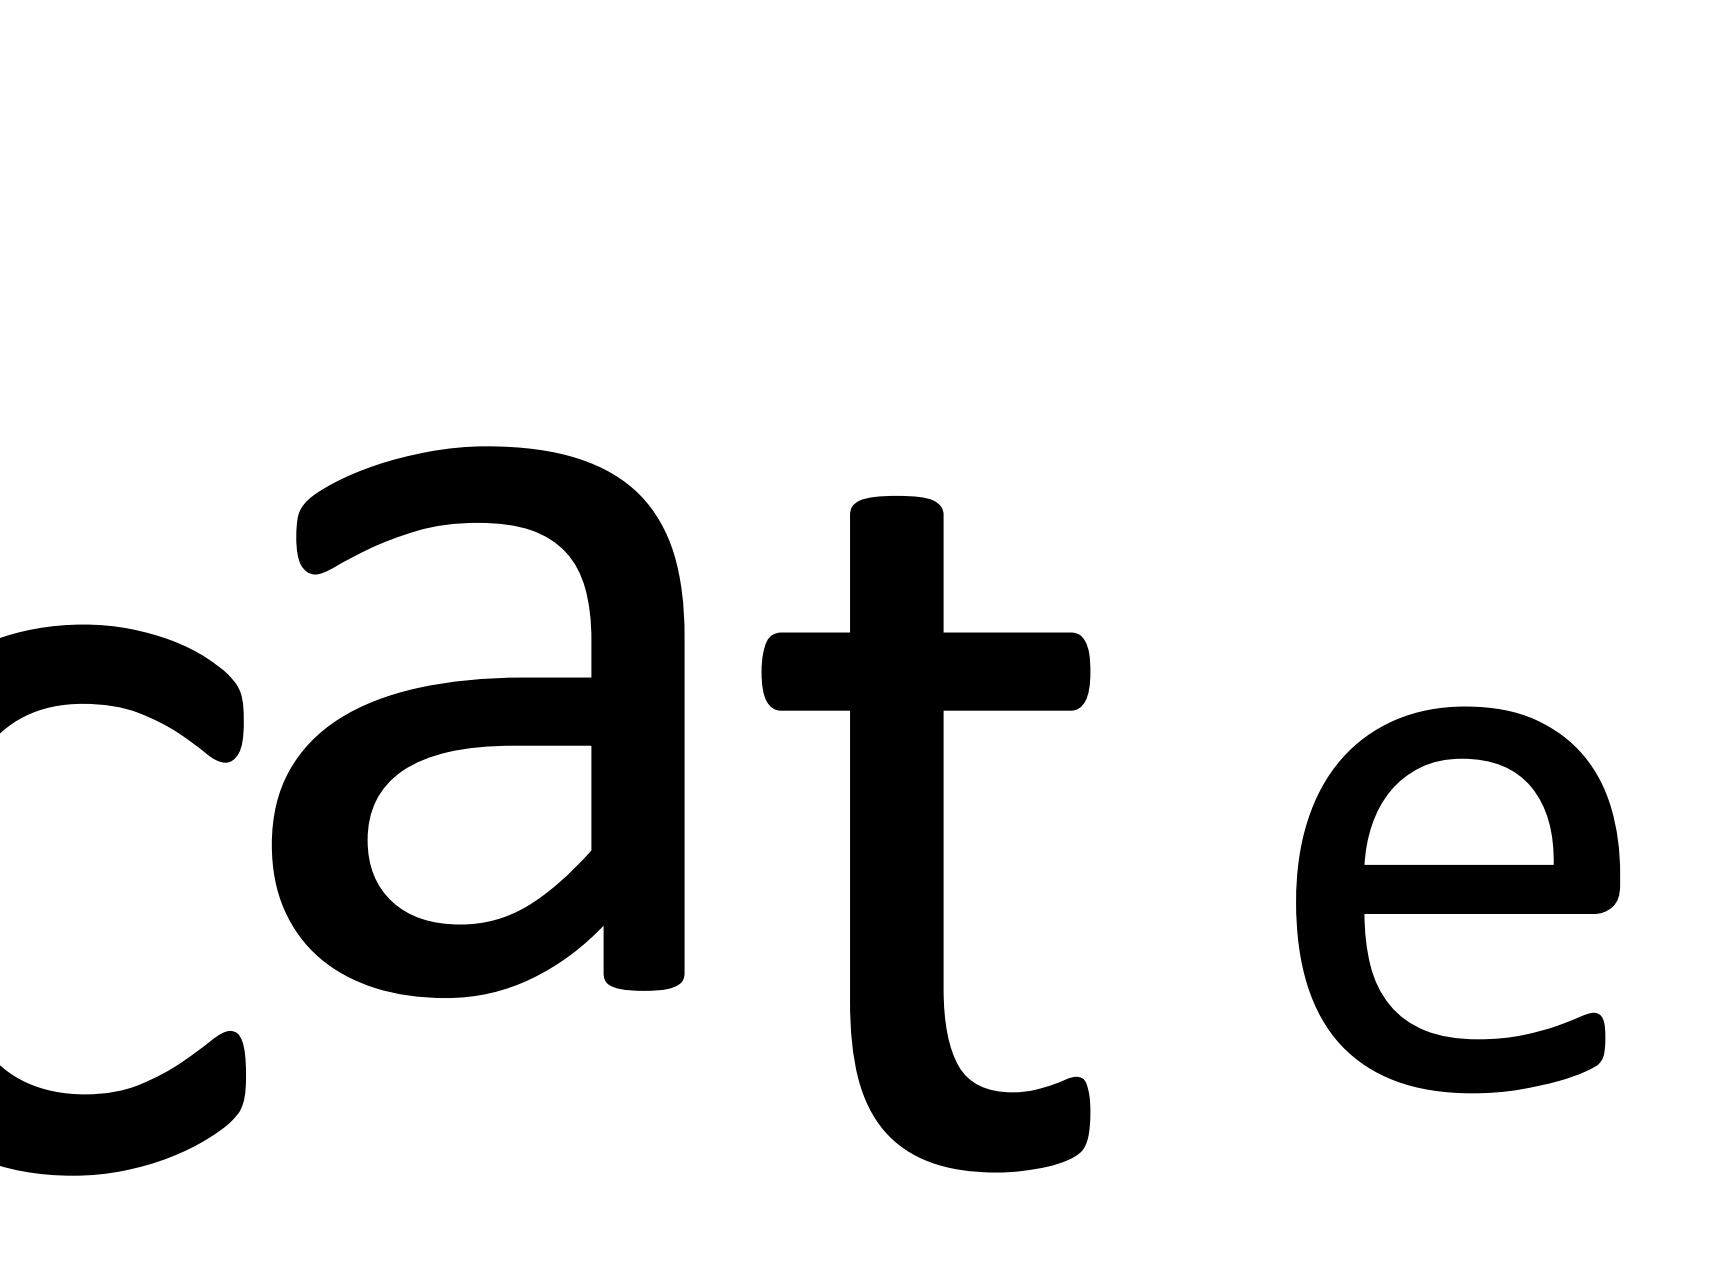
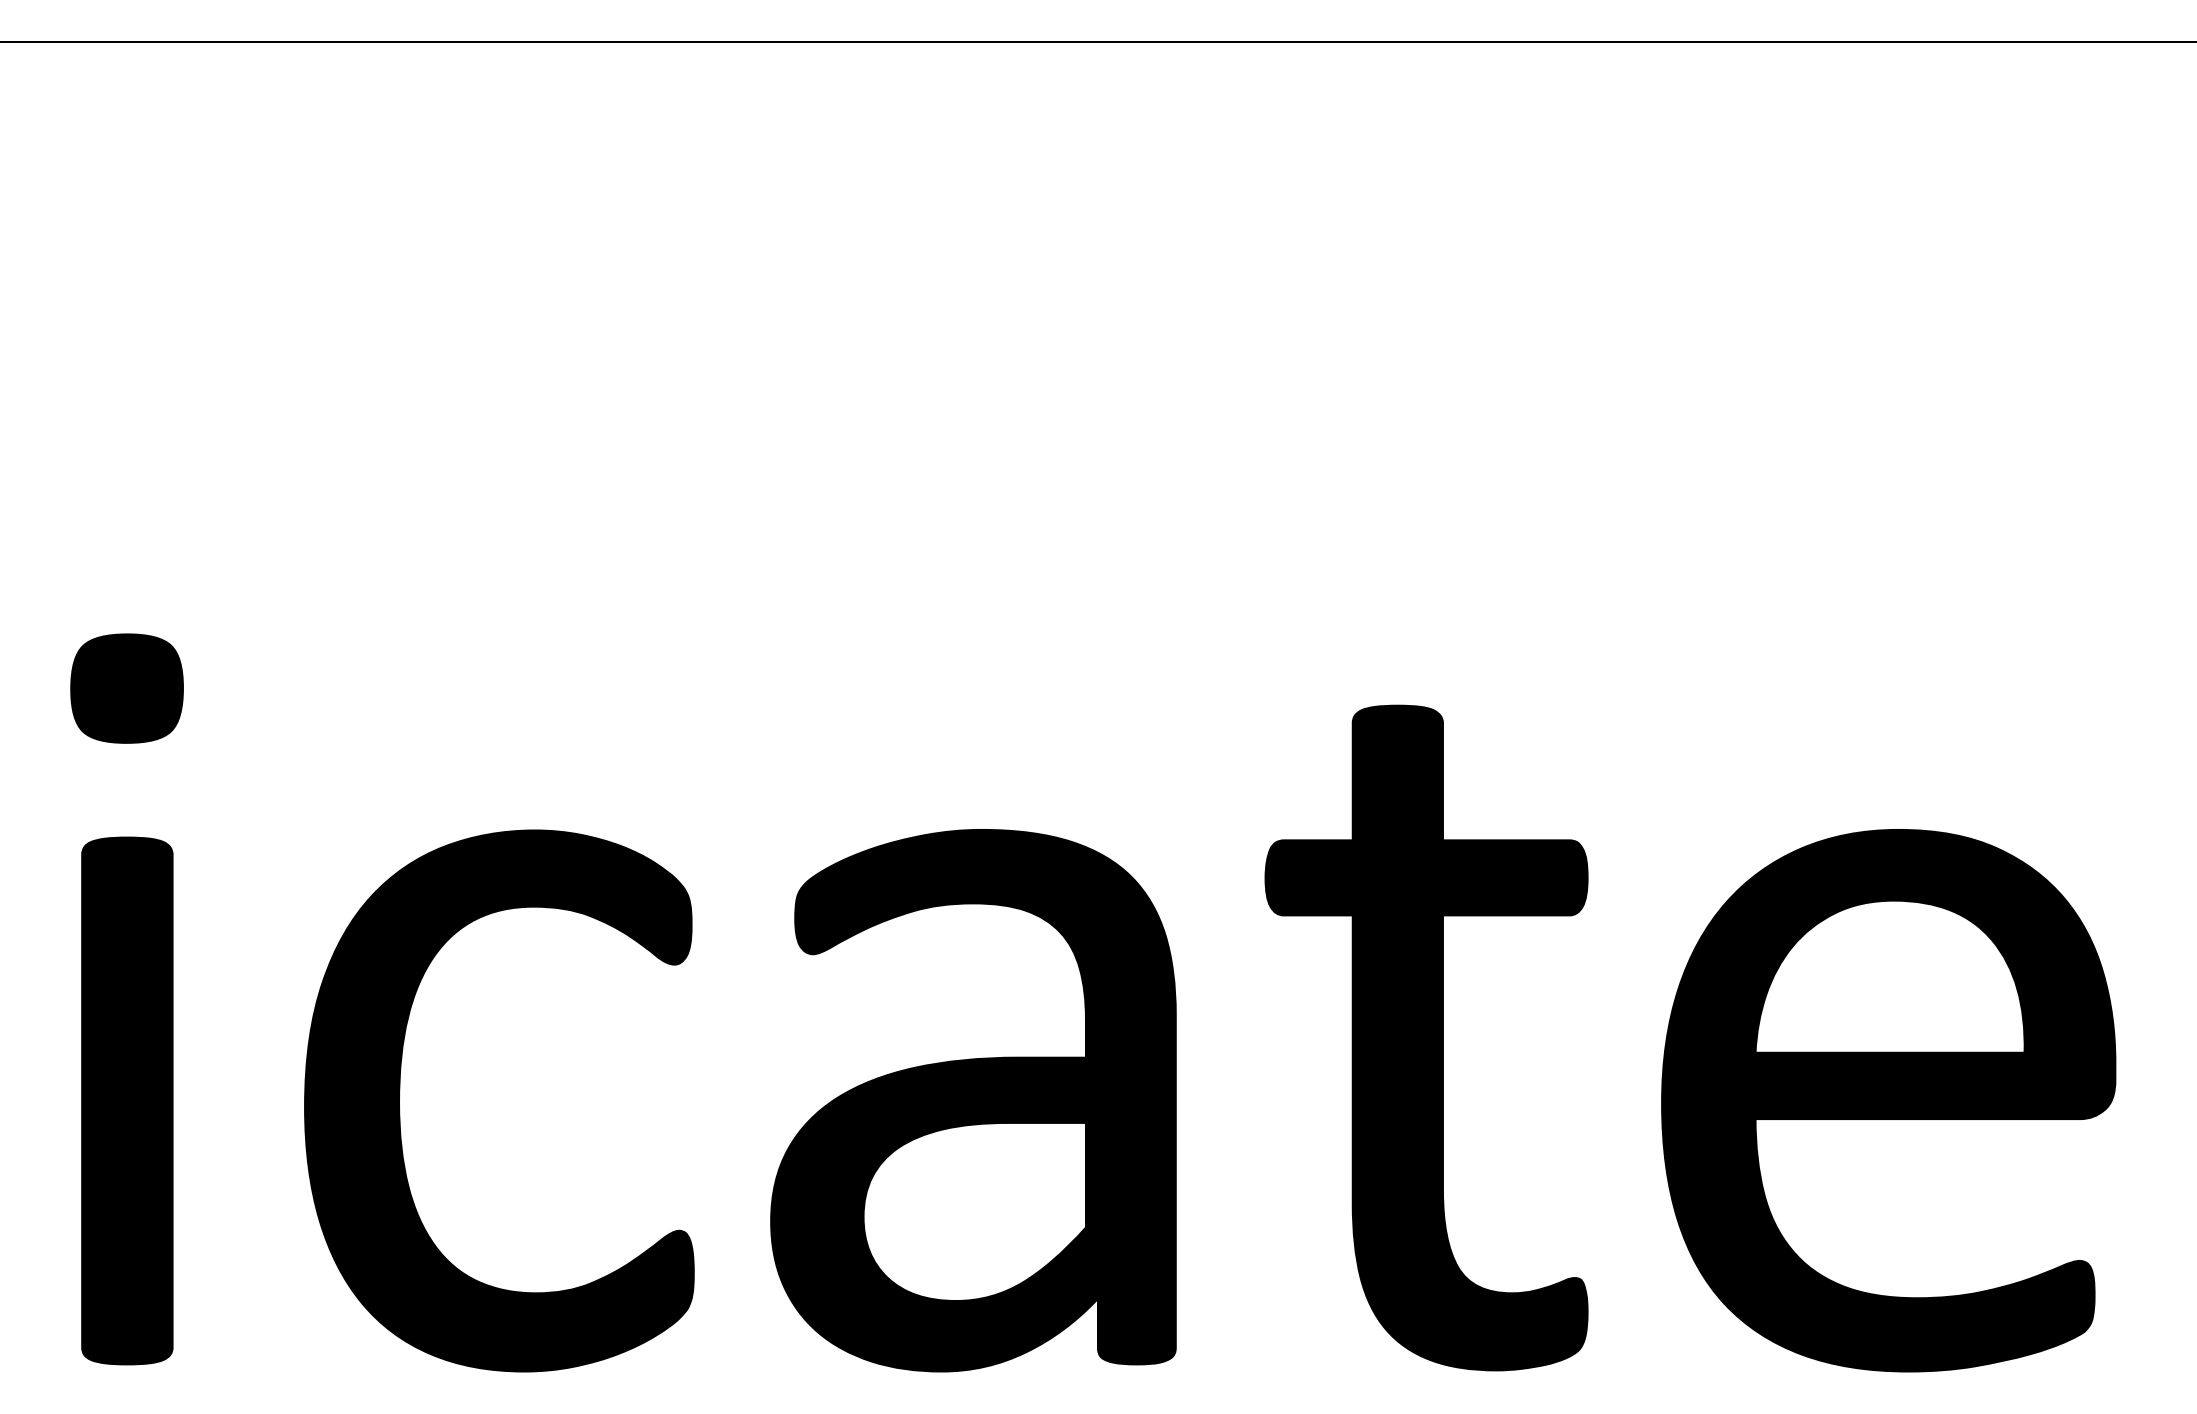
part: (478, 721) -> (973, 1100), moved
part: (925, 833) -> (1426, 1037), moved
part: (1457, 899) -> (1888, 1100), size x1.43

